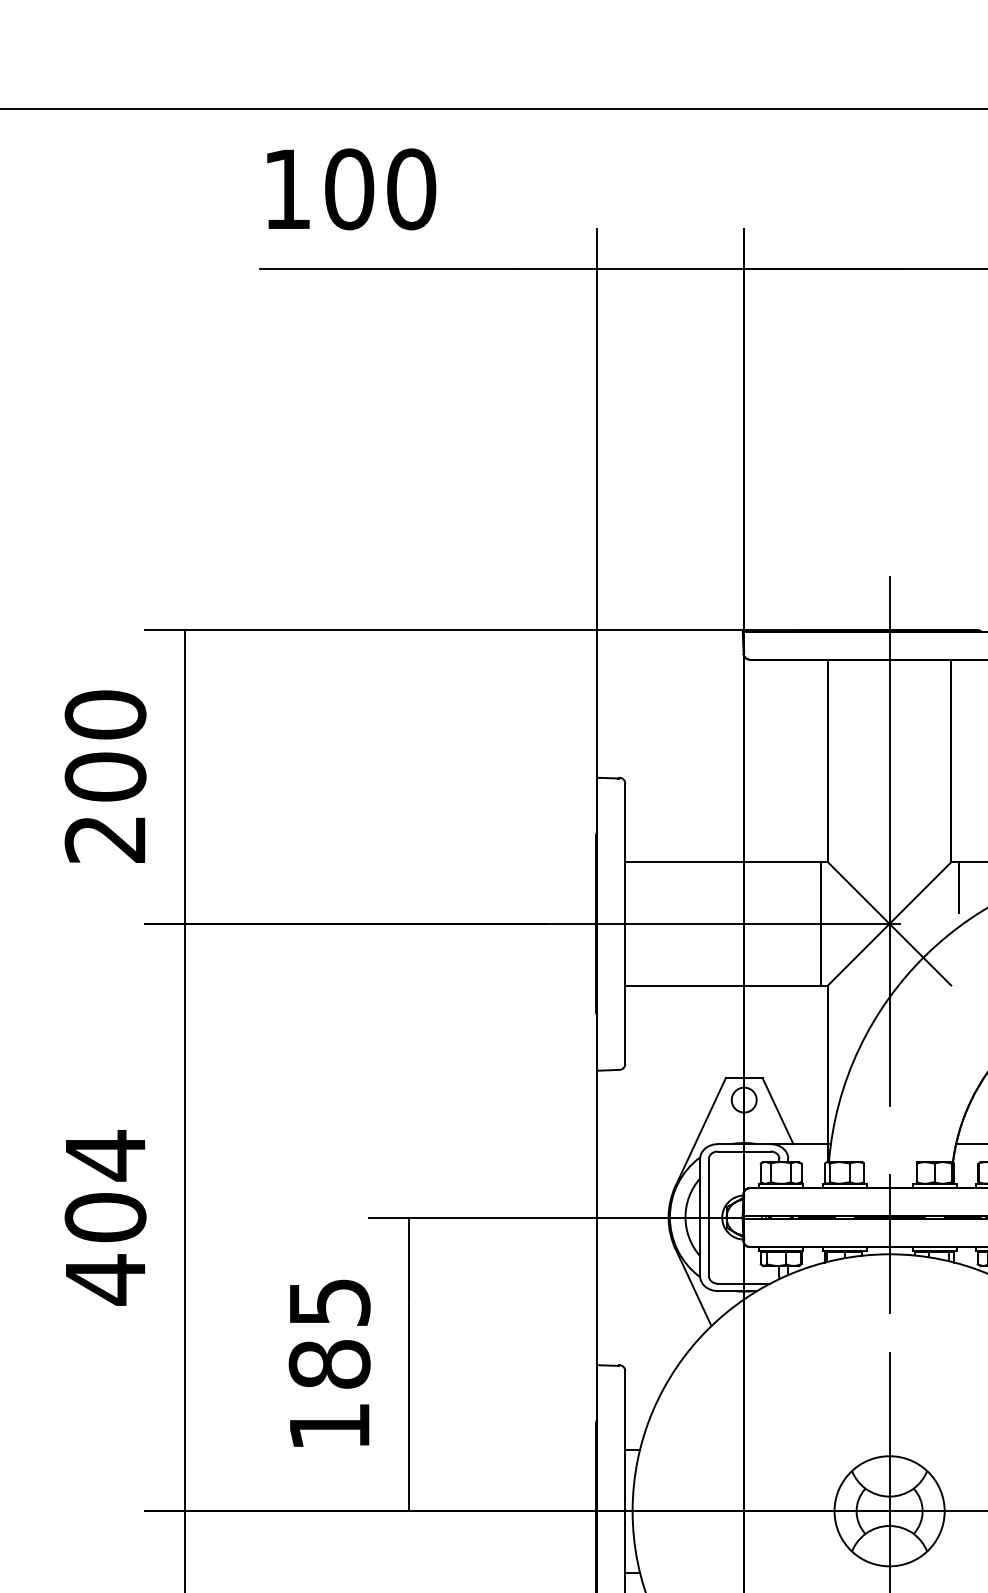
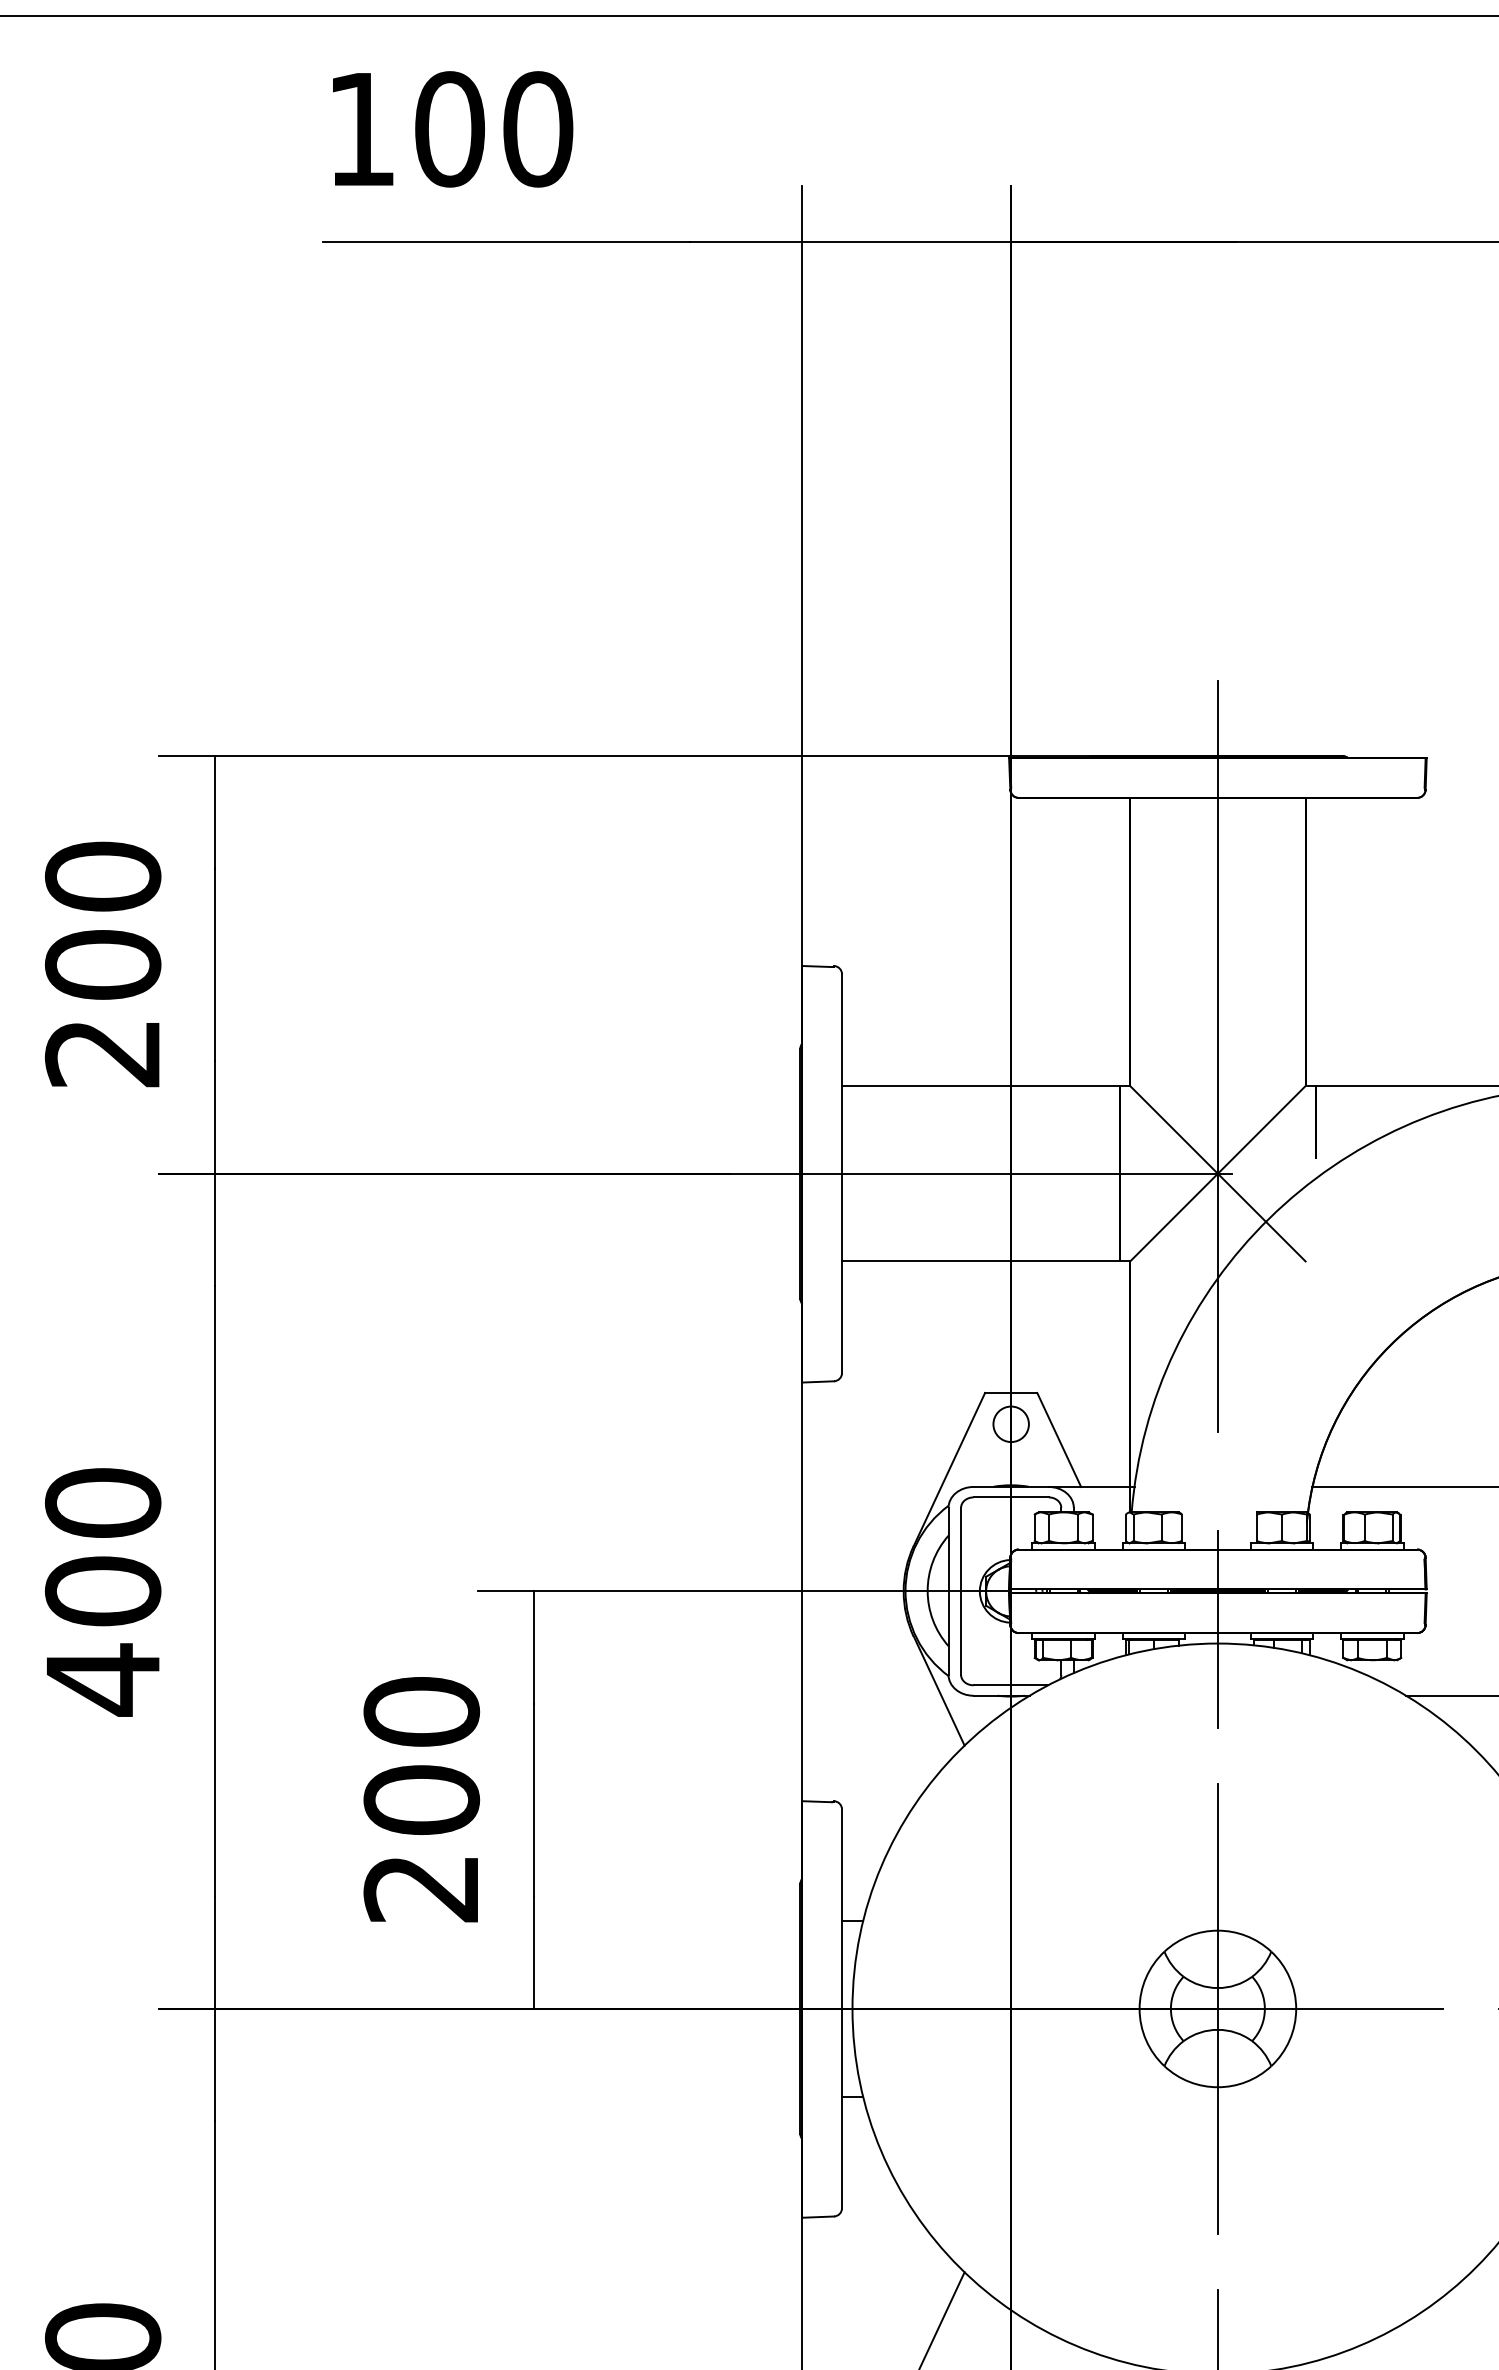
text: (105, 1155) -> (102, 1503), 404 -> 400
text: (329, 1363) -> (421, 1799), 185 -> 200

